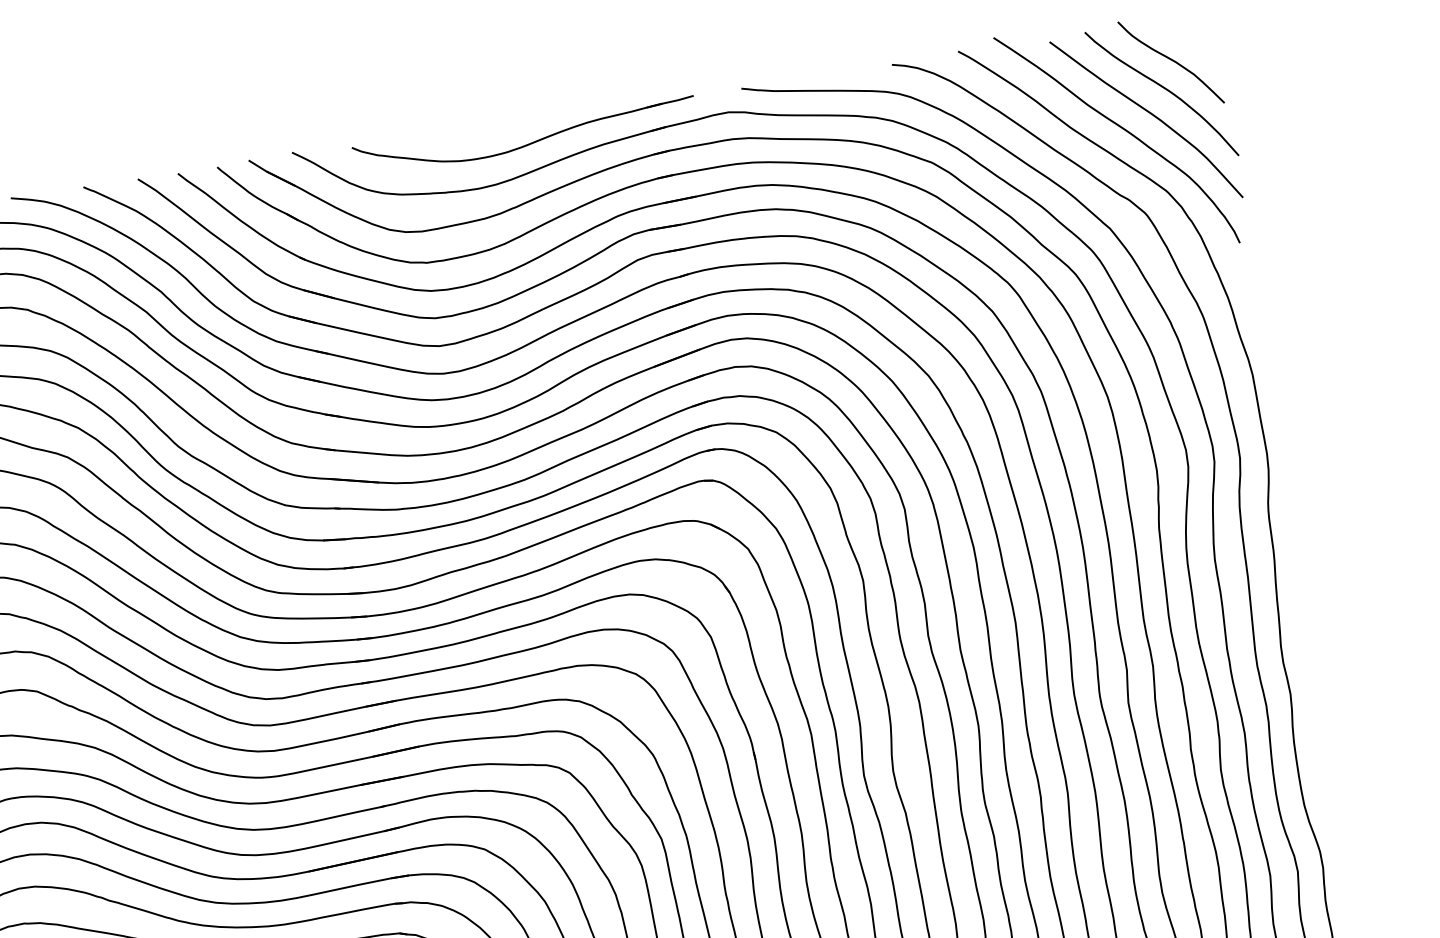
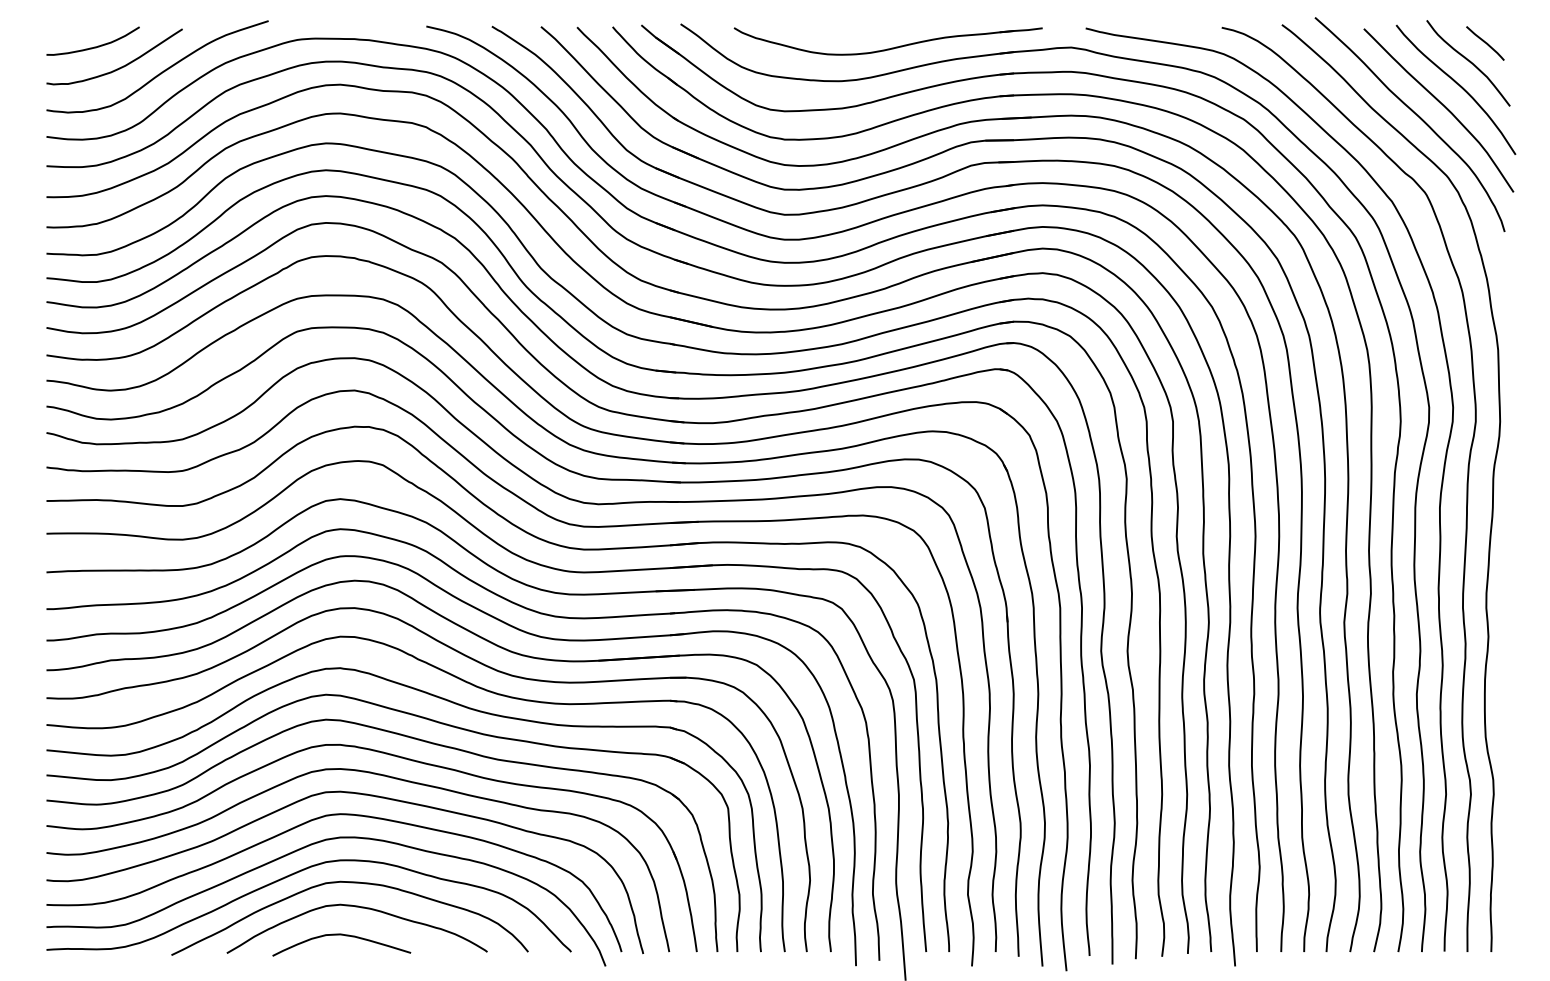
curve: (1186, 37) -> (1485, 43), added

